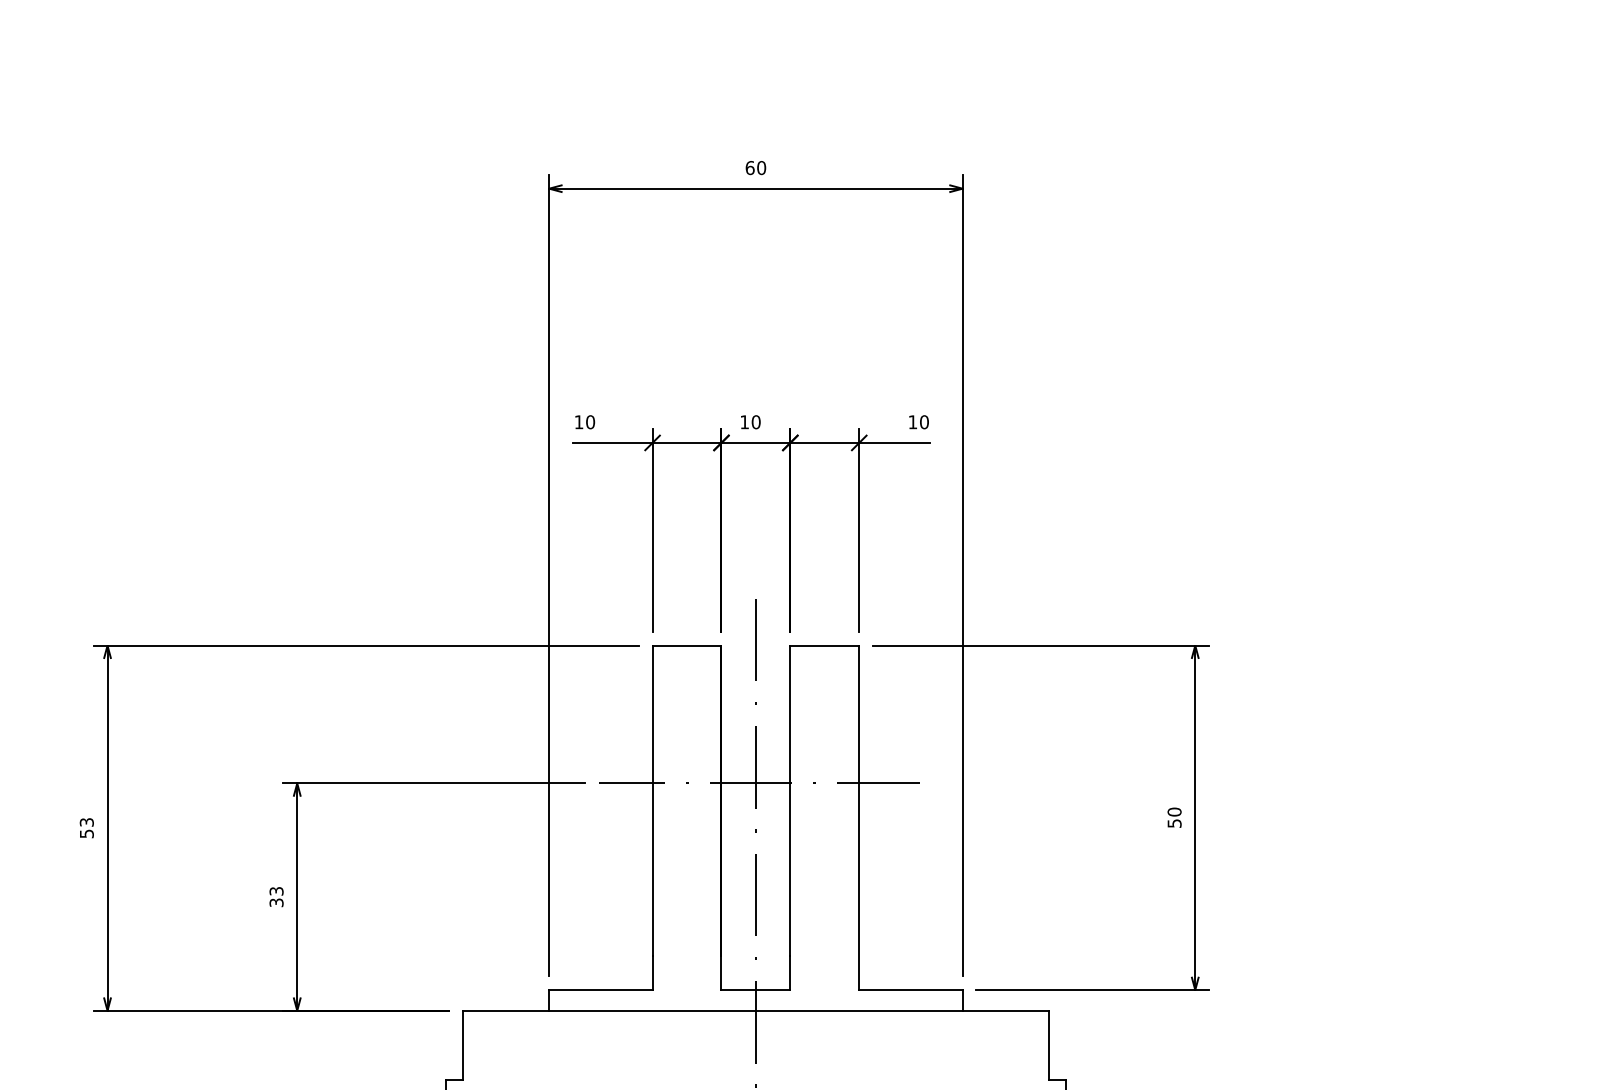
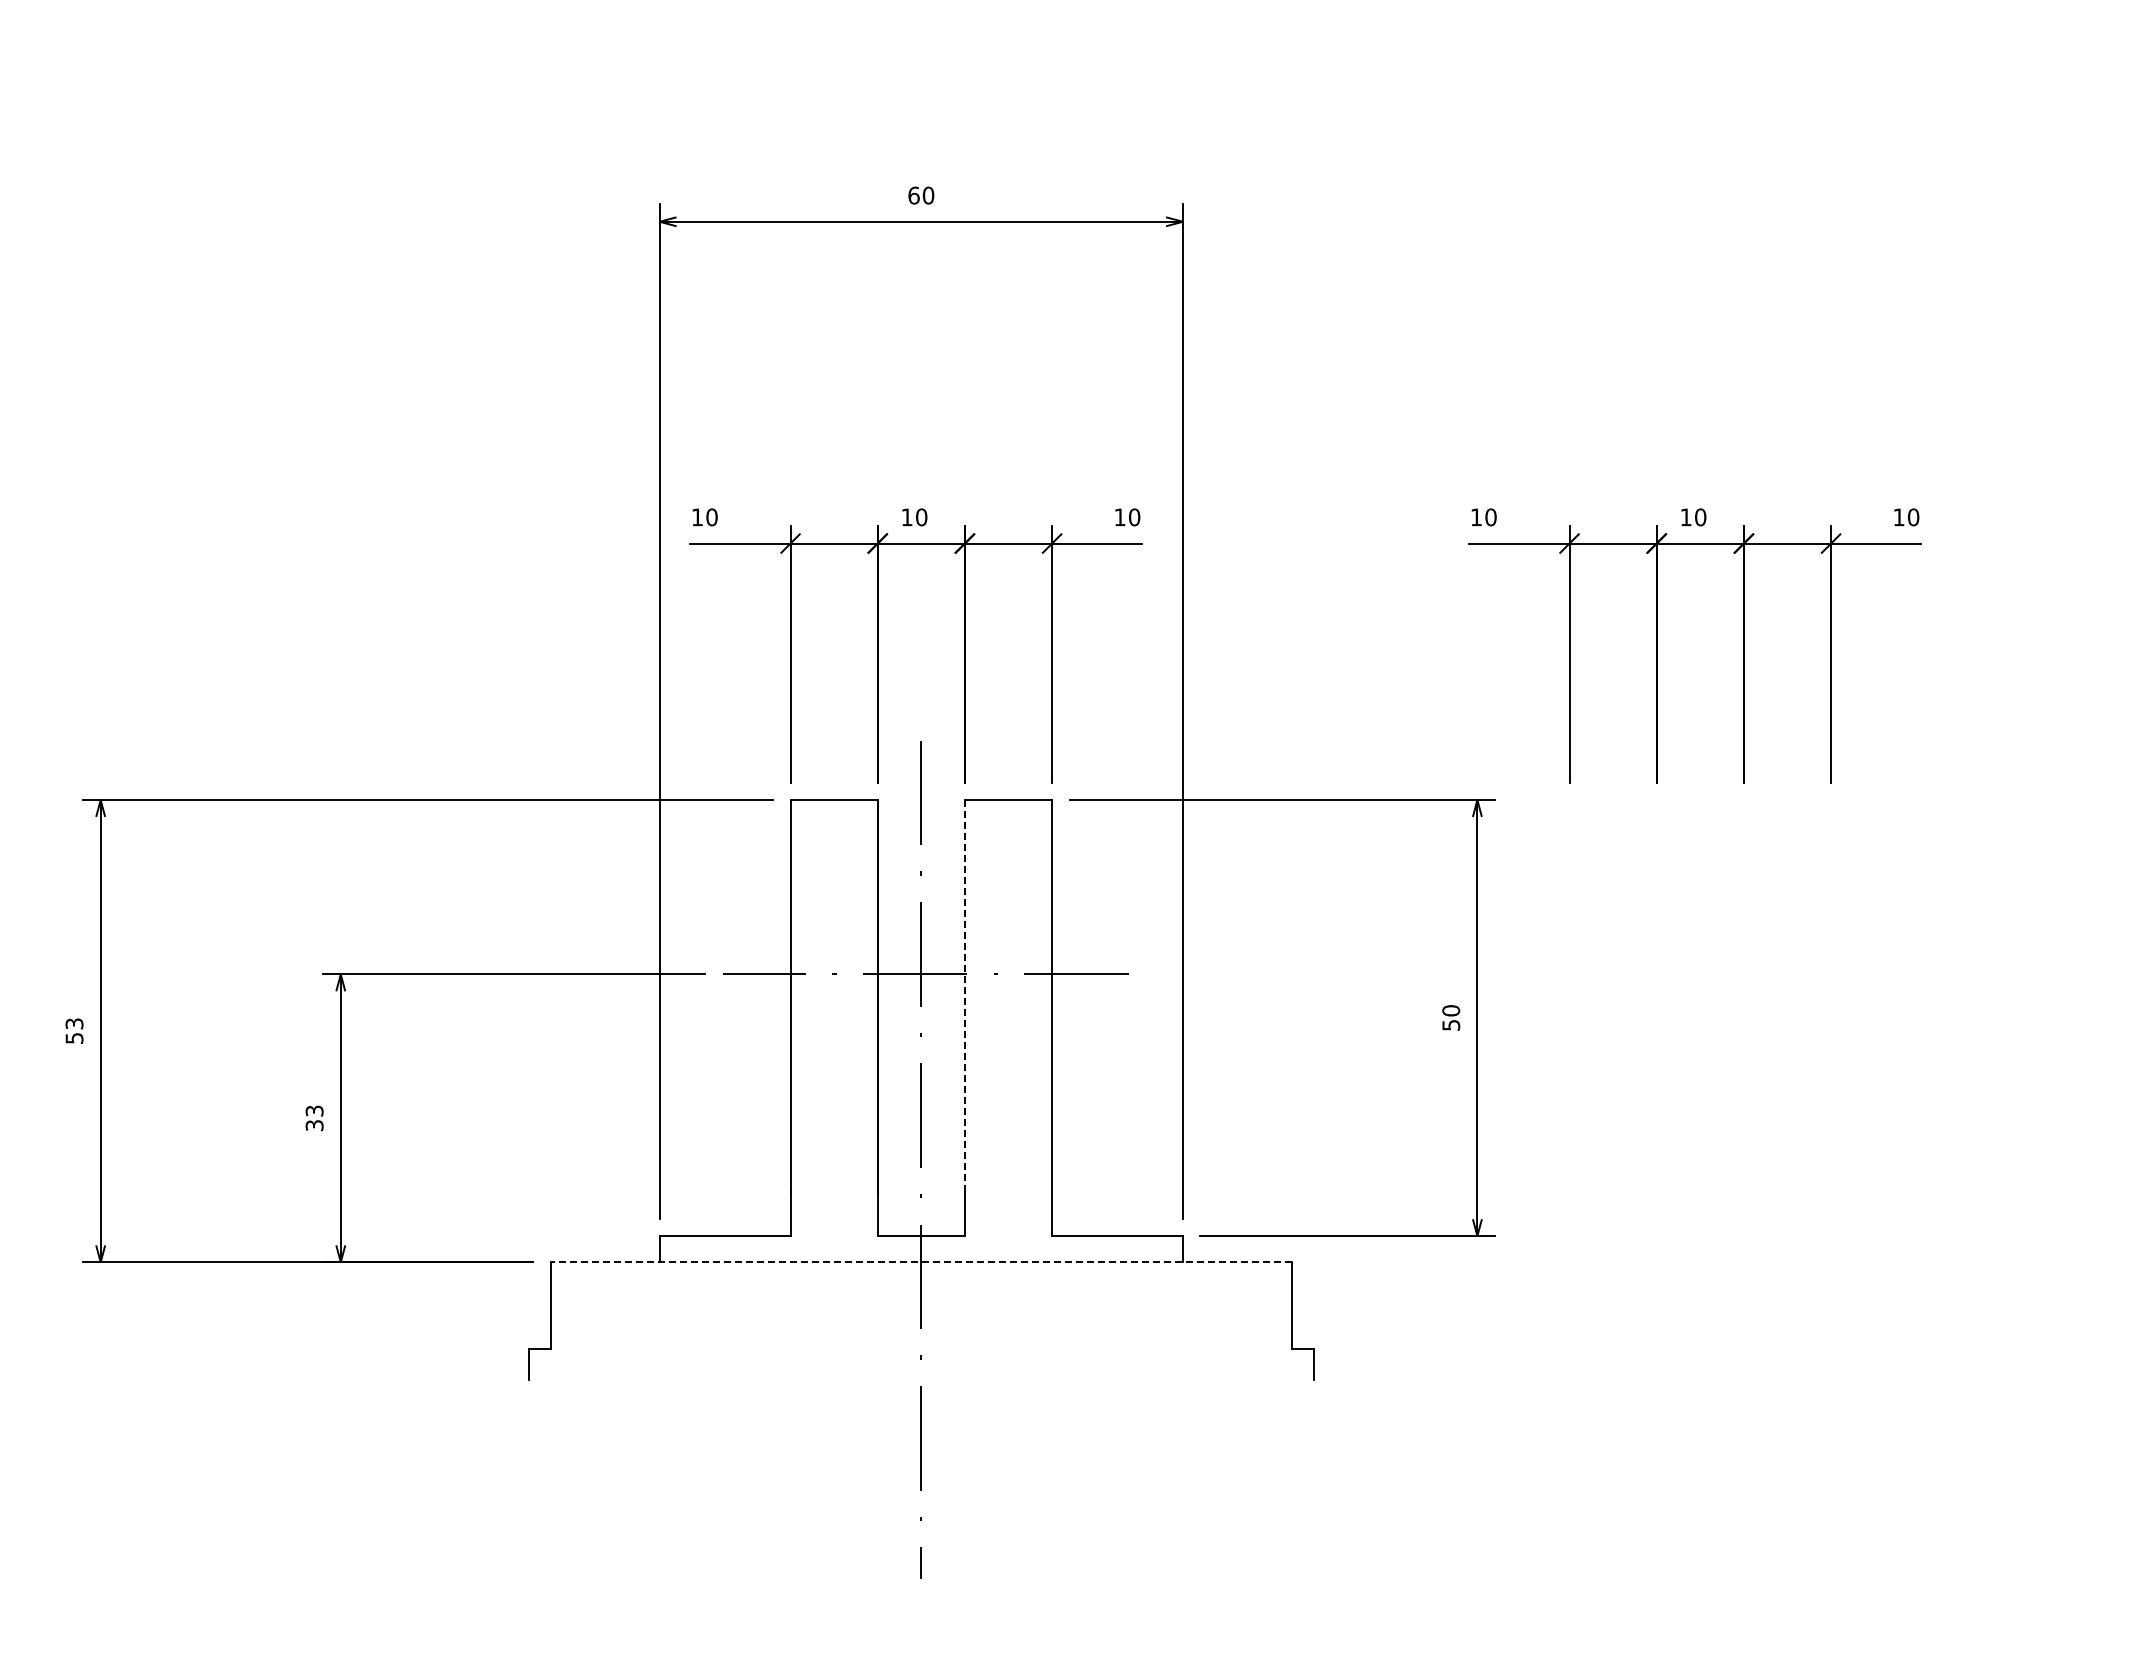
part: (1337, 523) -> (1657, 645), added
line: (790, 800) -> (964, 996), solid -> dashed
line: (756, 1010) -> (921, 1262), solid -> dashed

